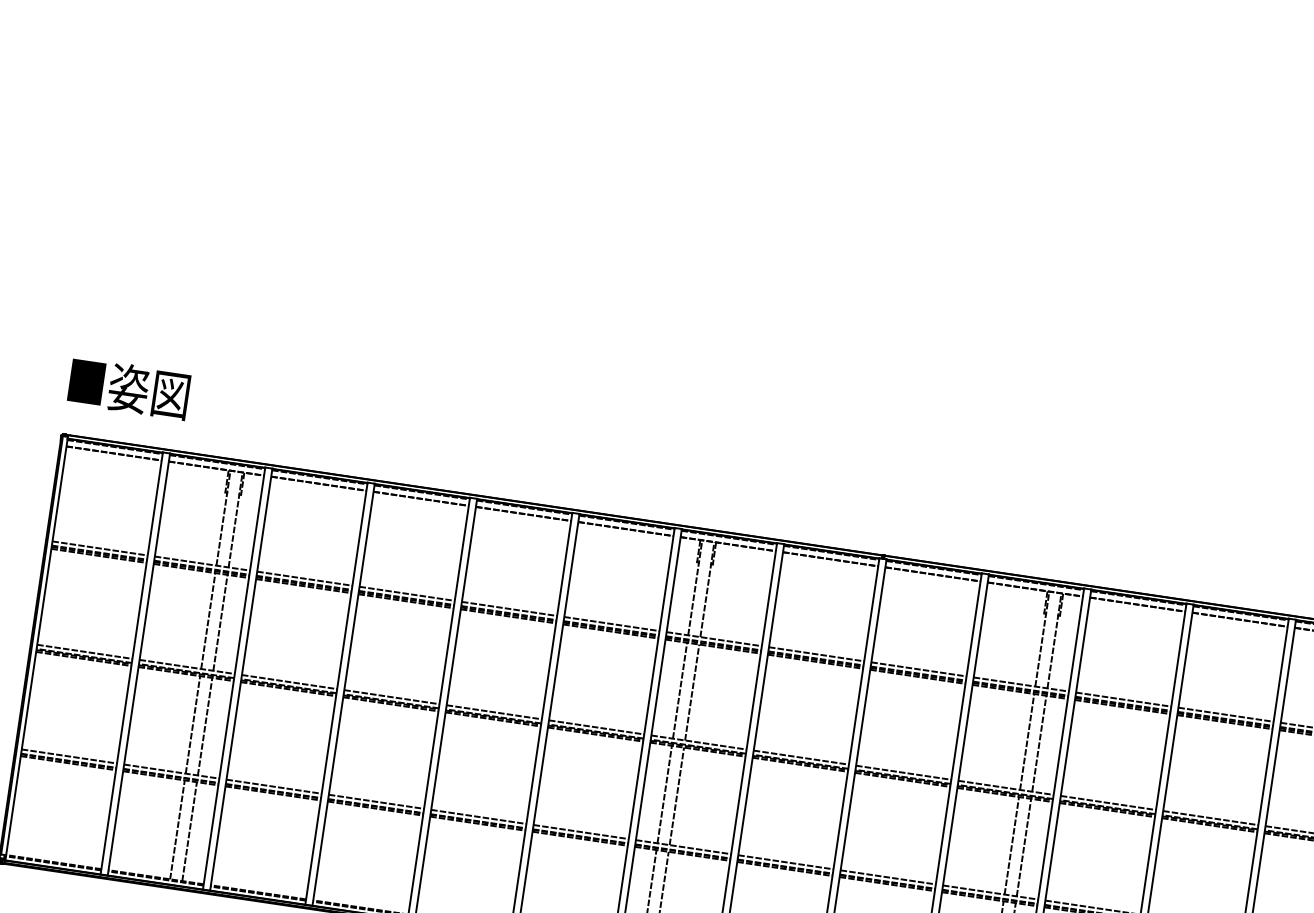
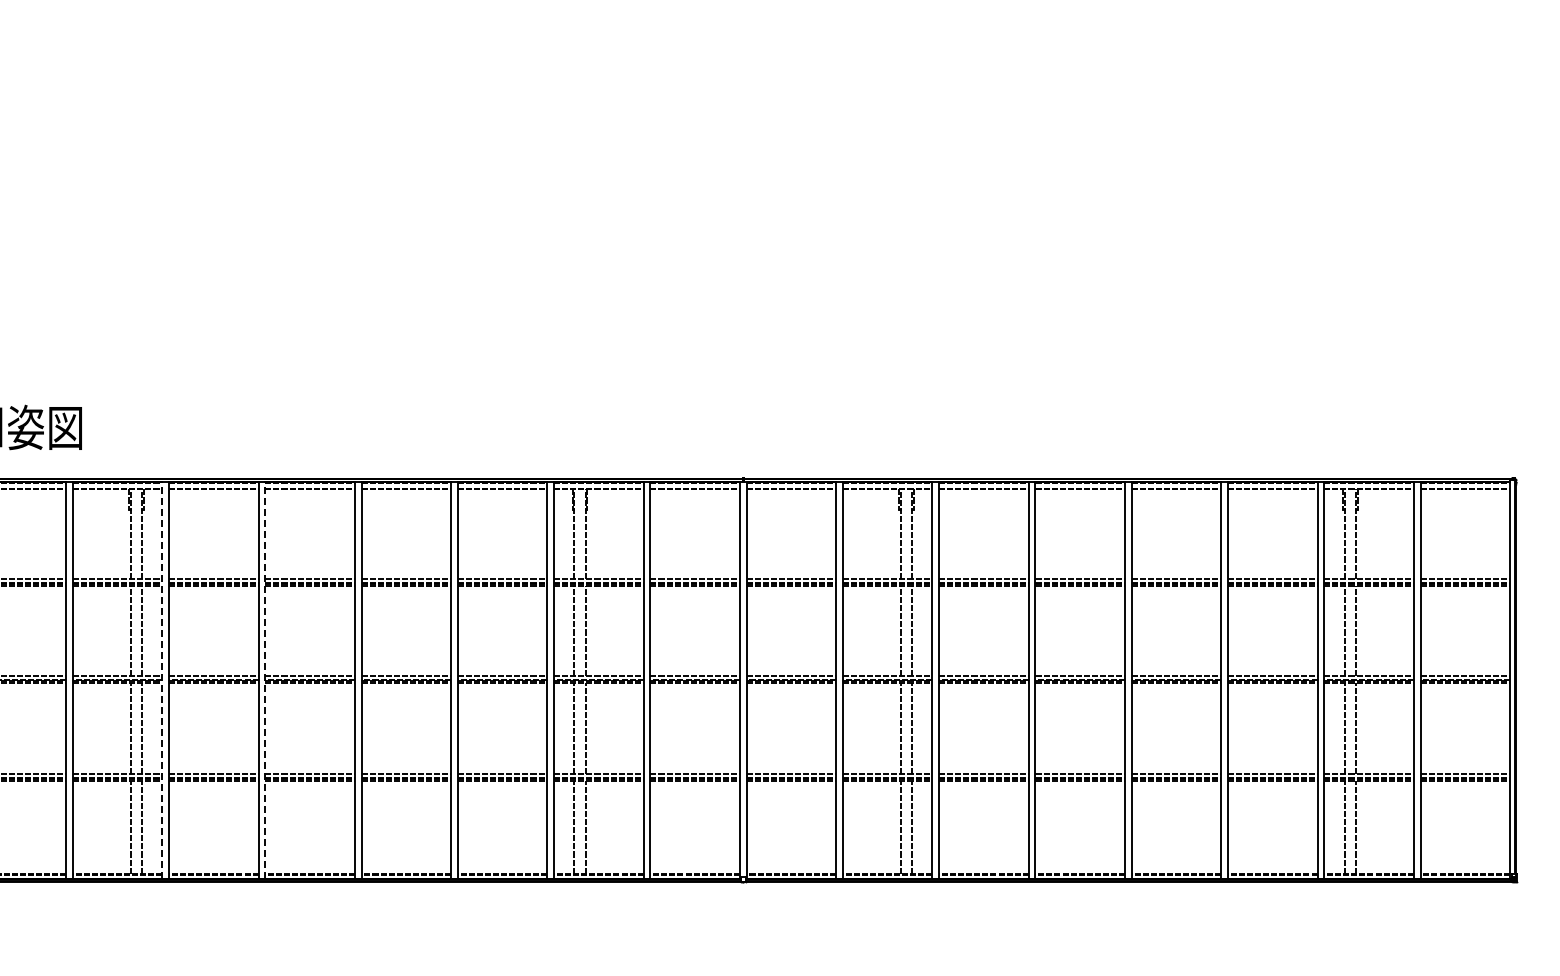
line: (234, 677) -> (162, 679), solid -> dashed
line: (343, 694) -> (265, 679), solid -> dashed

